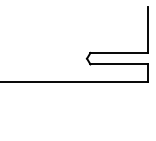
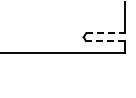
line: (120, 53) -> (106, 33), solid -> dashed
line: (118, 64) -> (105, 41), solid -> dashed

